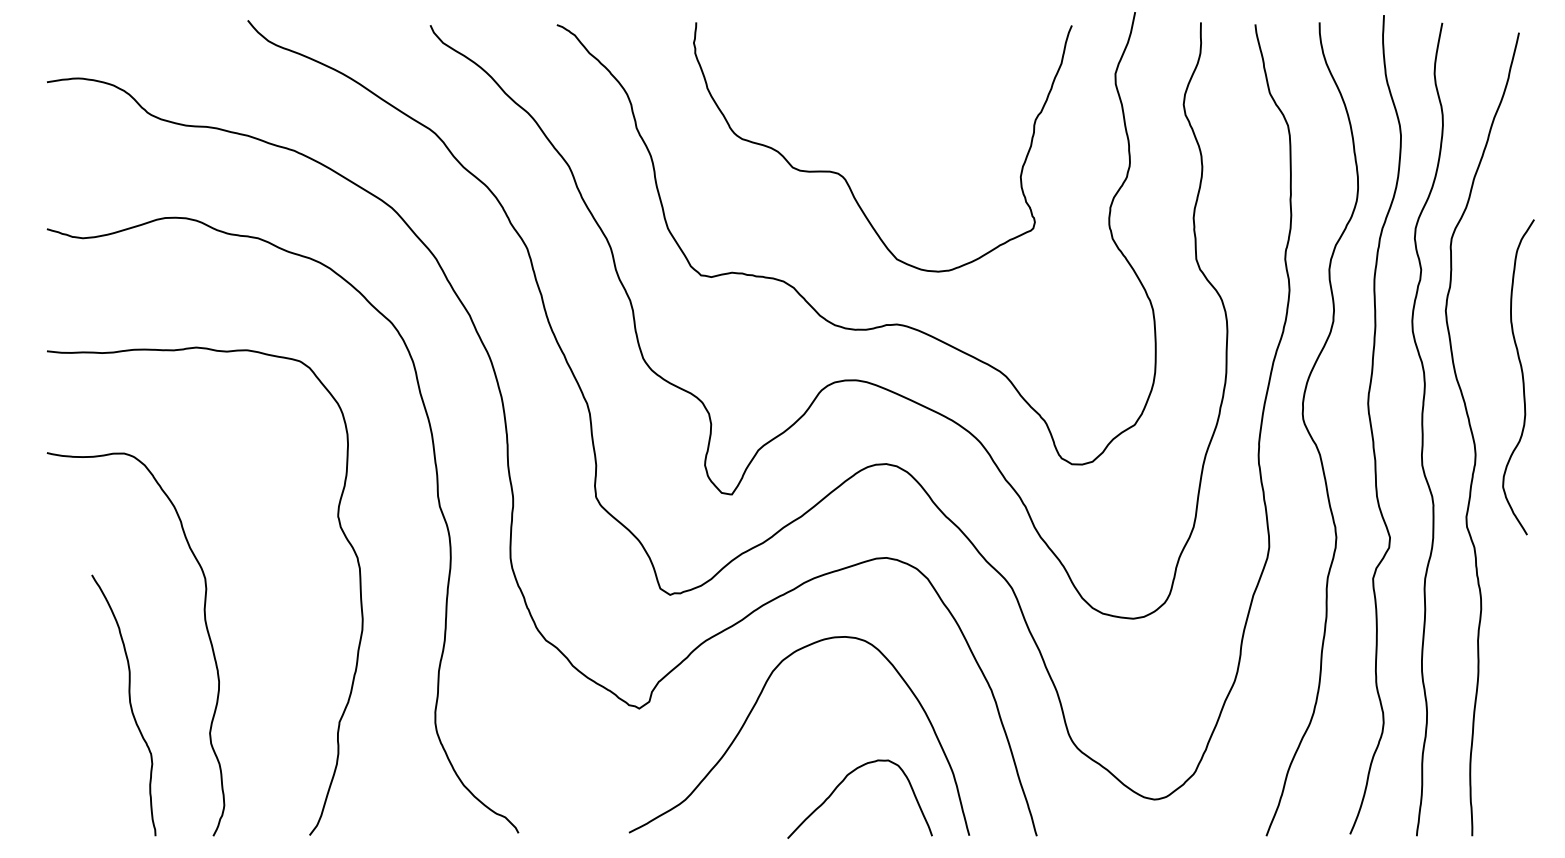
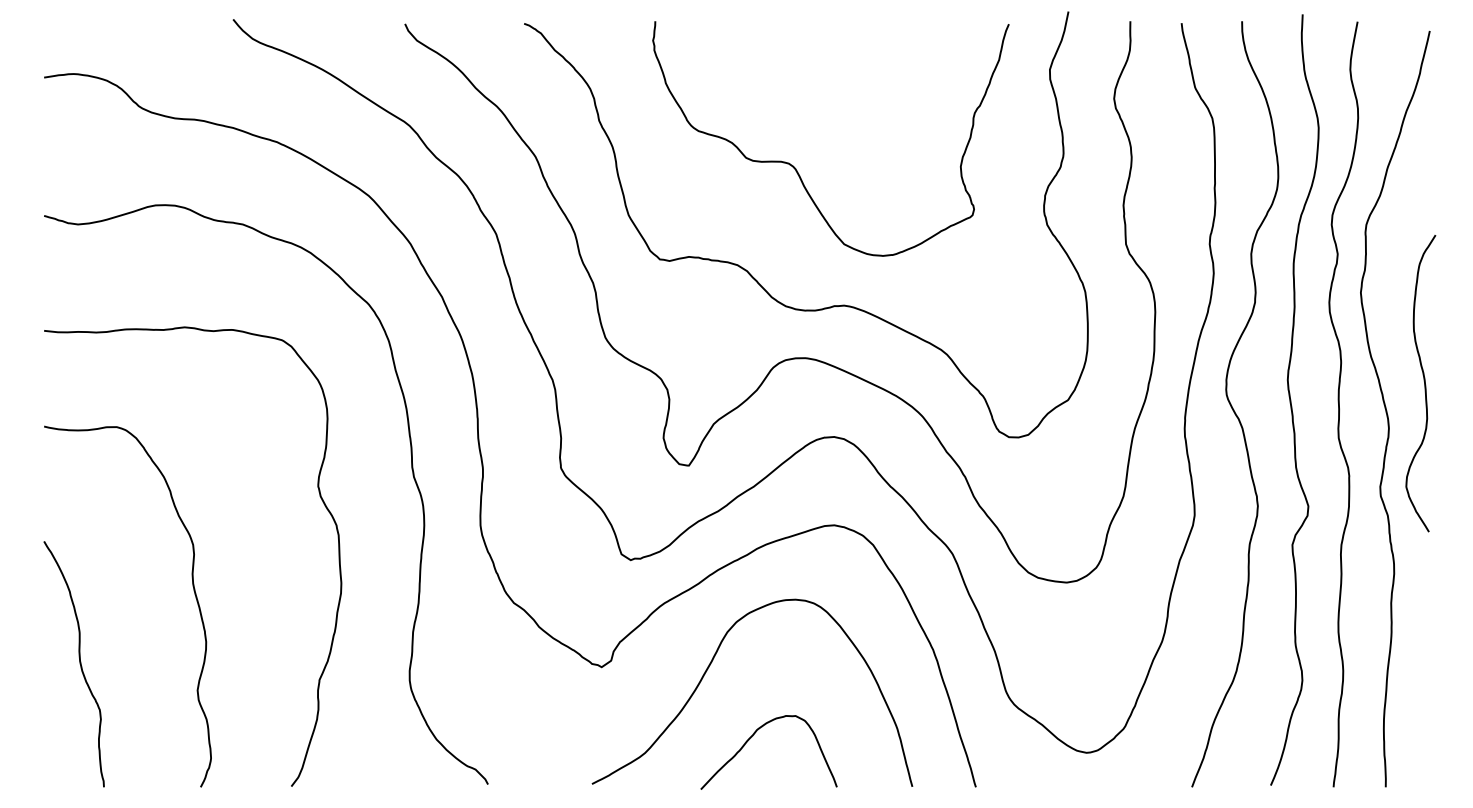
curve: (1521, 375) -> (1423, 381), moved
curve: (129, 704) -> (79, 663), moved
curve: (843, 781) -> (753, 735), moved

